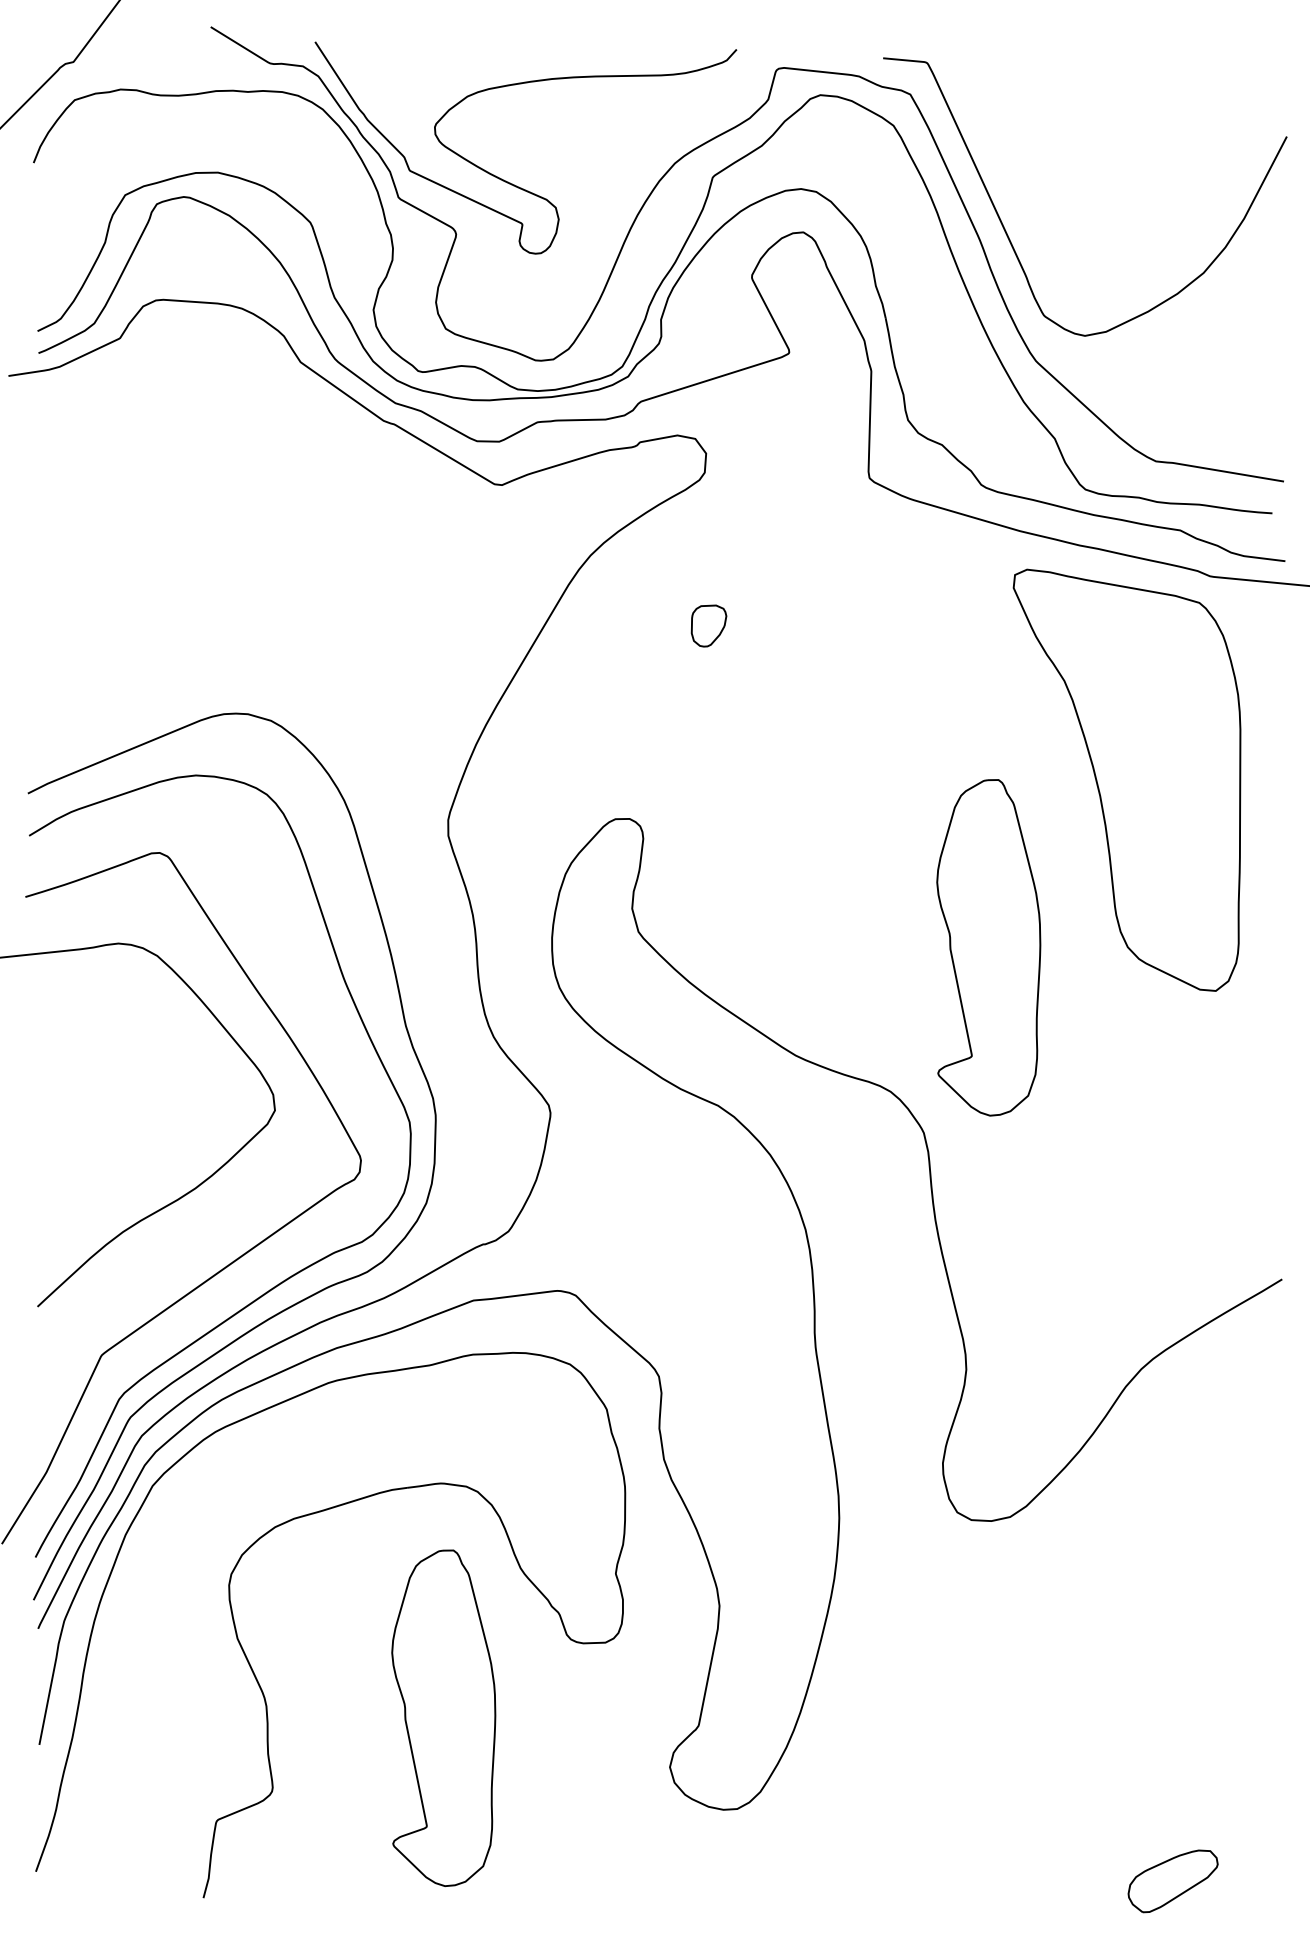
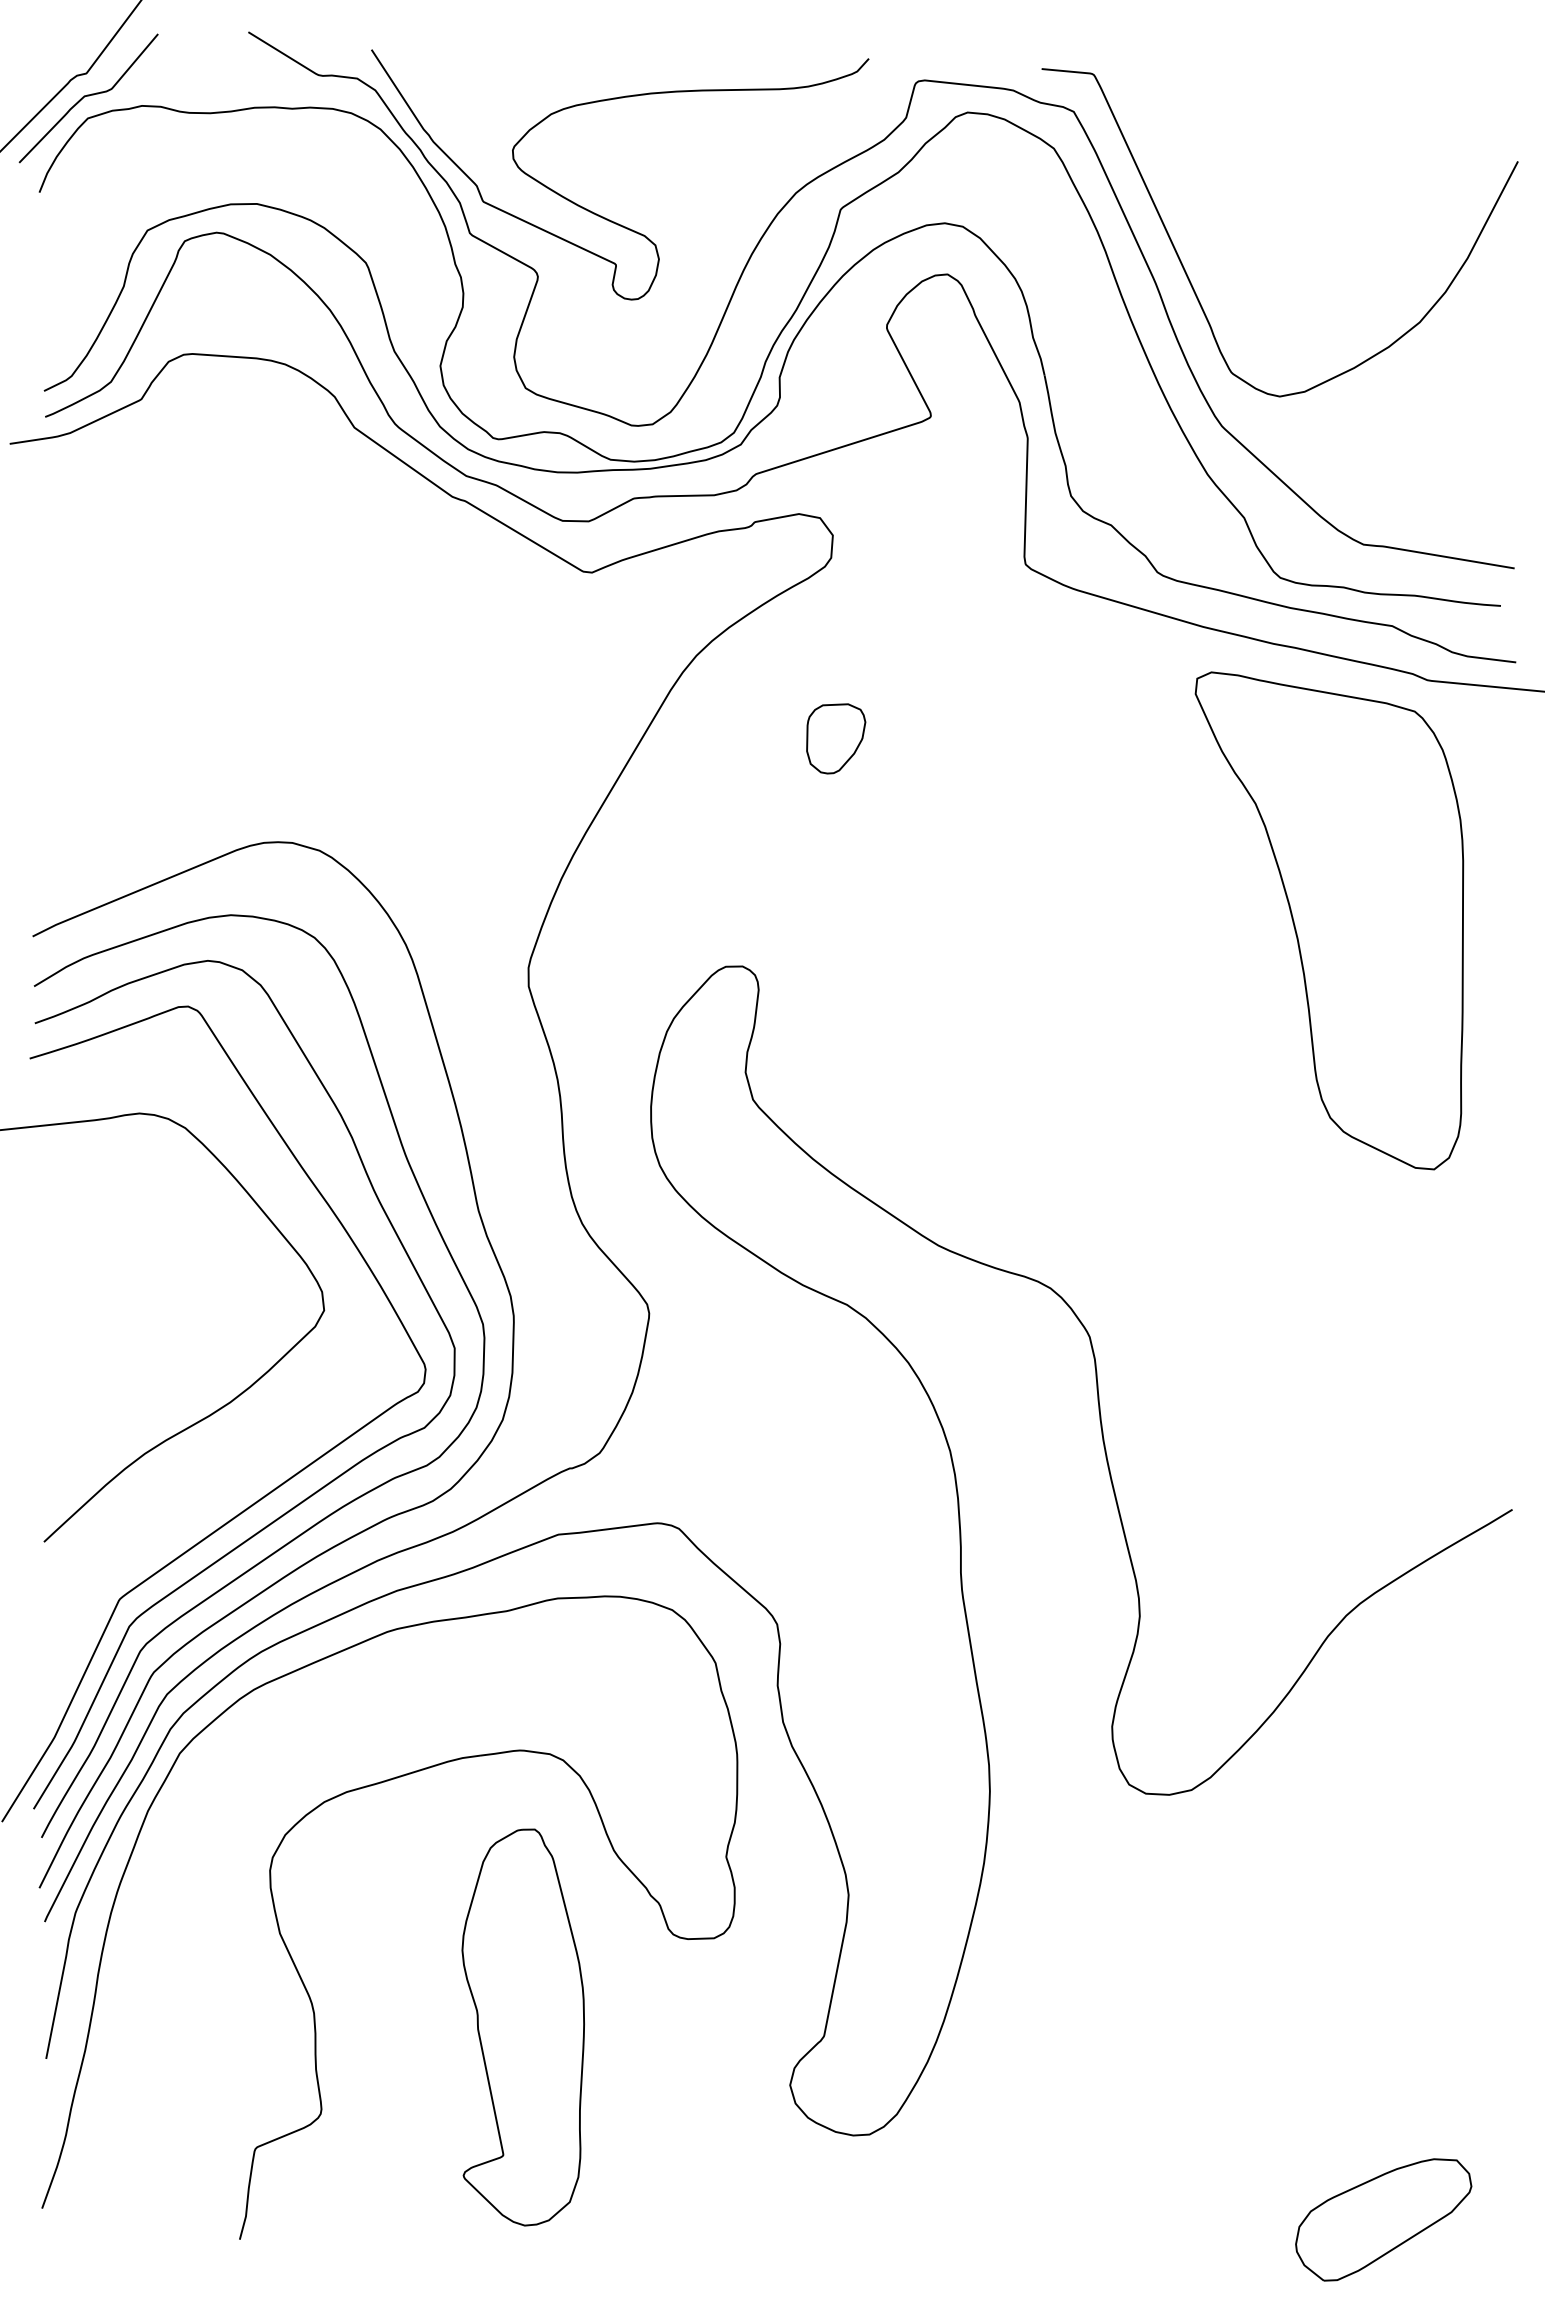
curve: (75, 81) -> (88, 96), added
part: (709, 625) -> (836, 738), size x1.43
part: (988, 947) -> (1165, 1118), removed
curve: (273, 1259) -> (322, 1486), added
part: (1172, 1881) -> (1383, 2219), size x1.67

